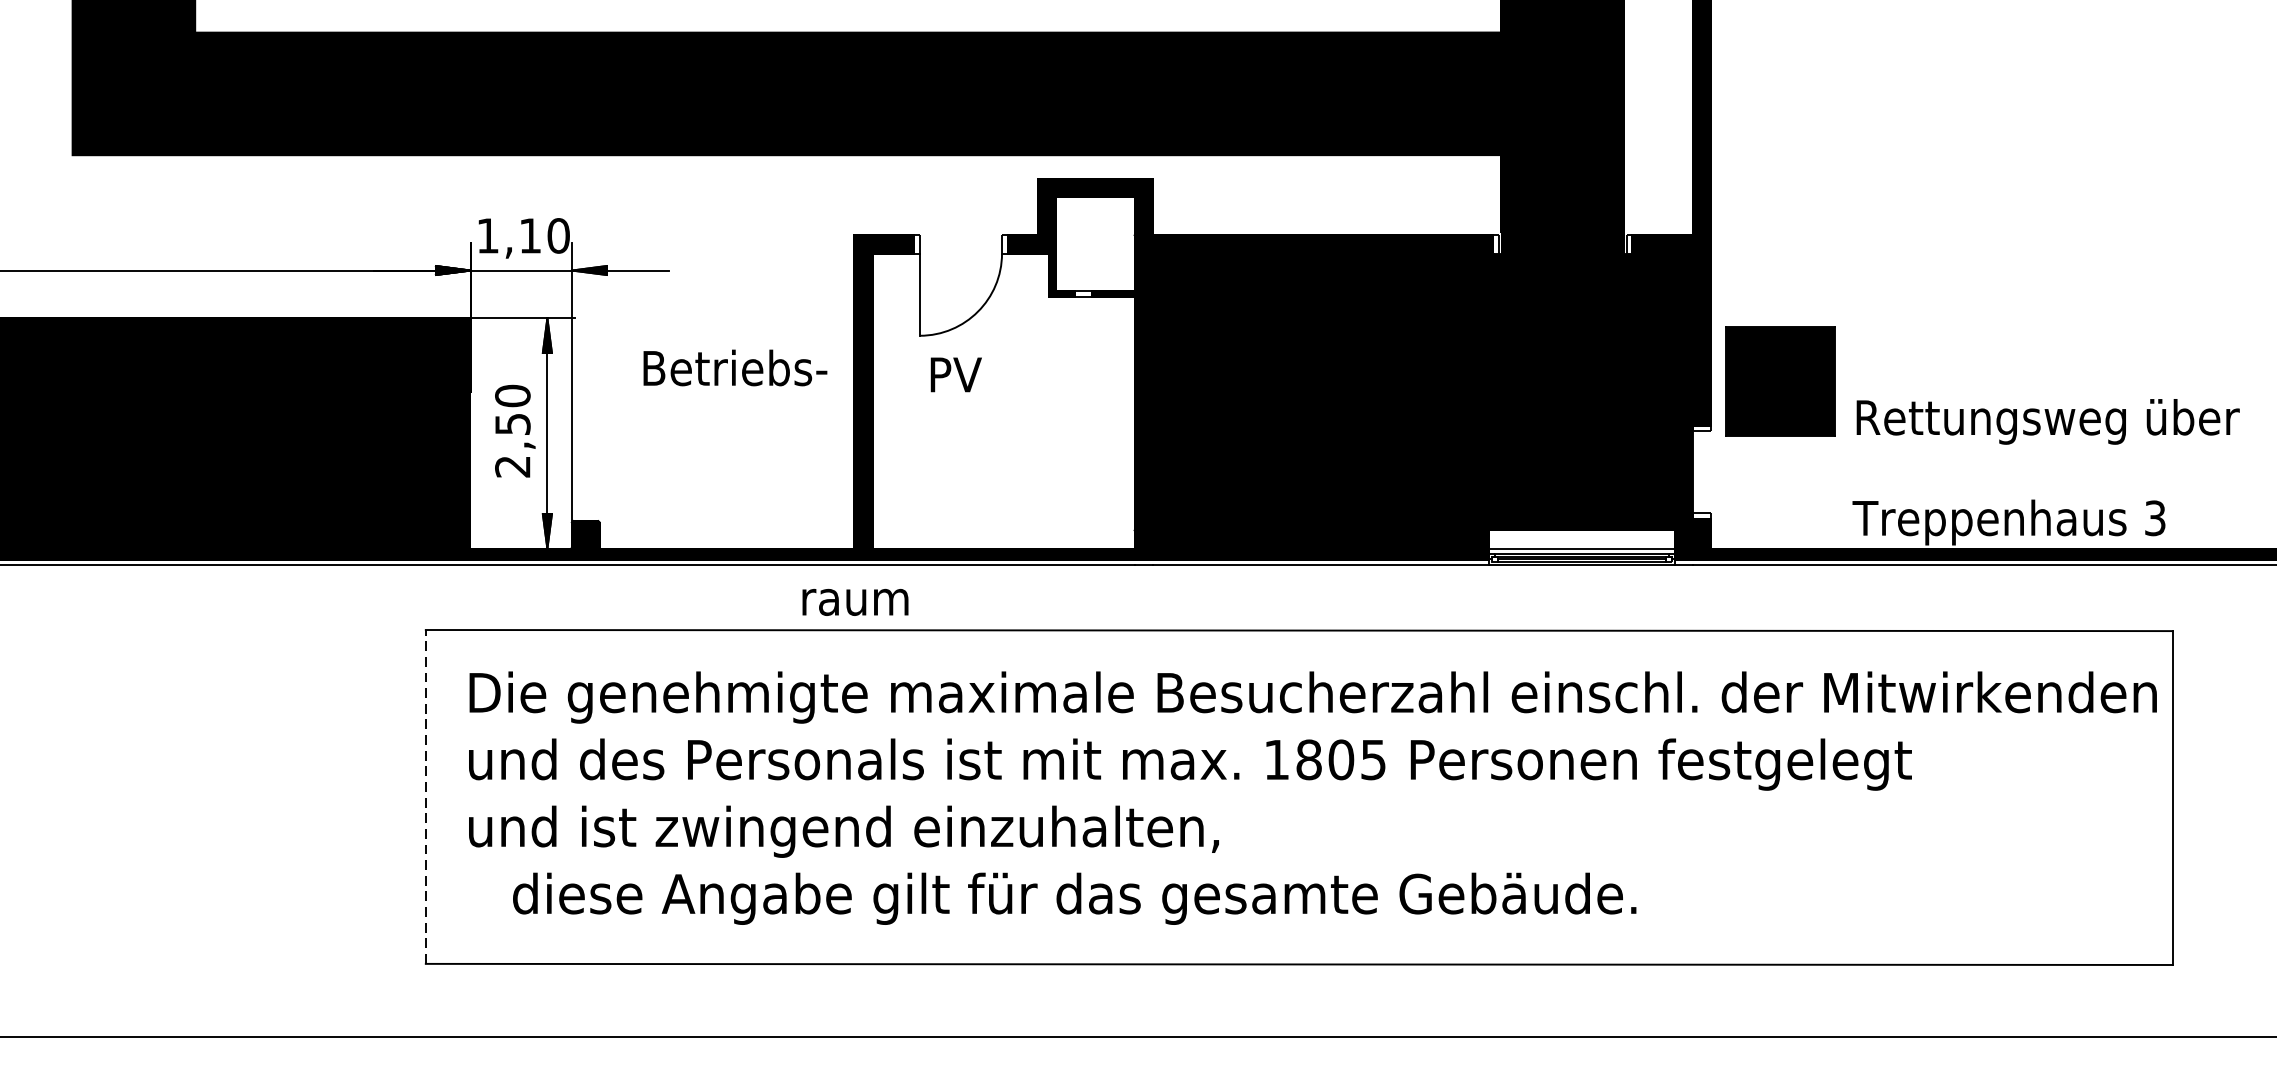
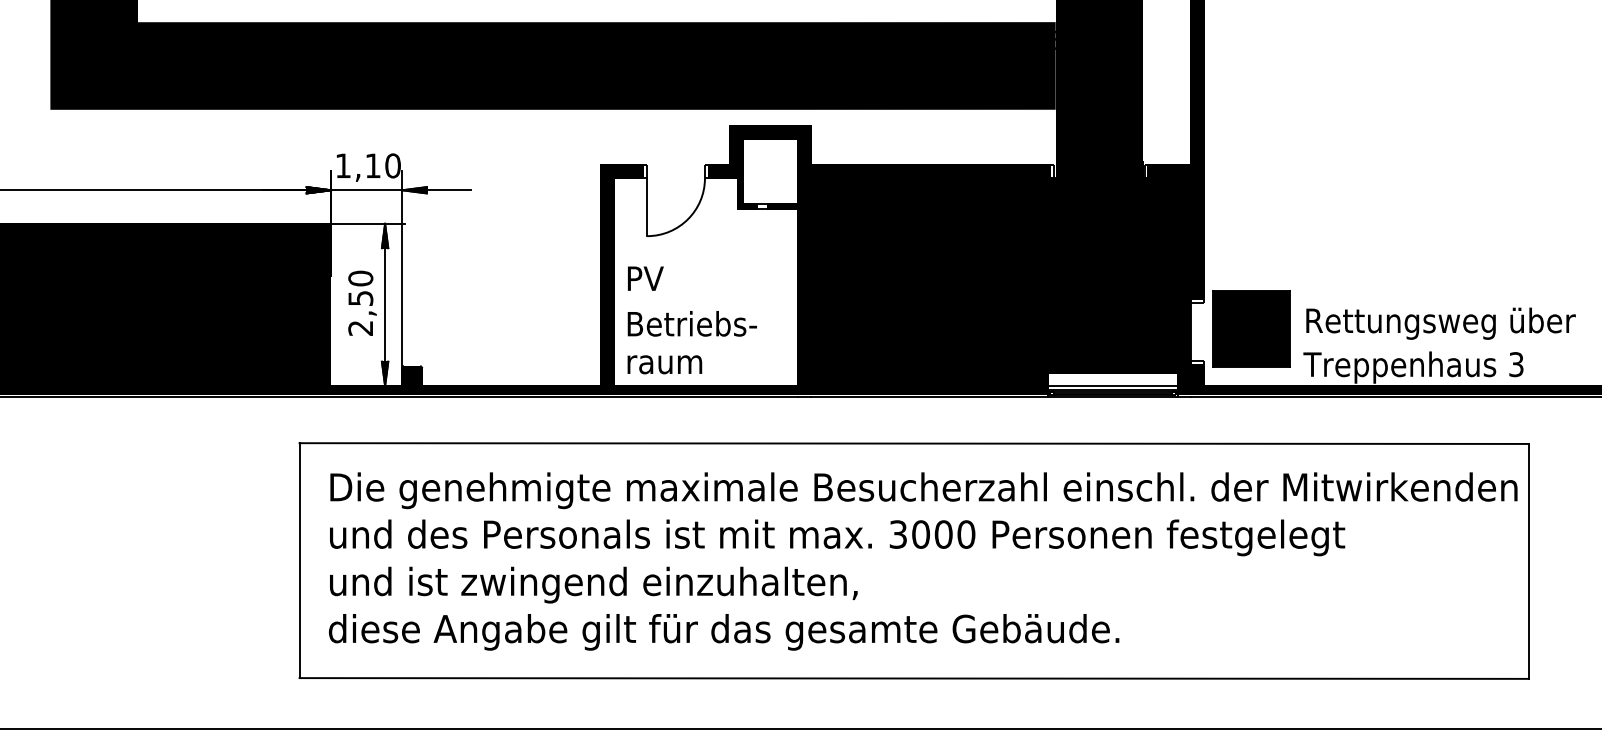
text: (734, 367) -> (691, 323), moved
text: (955, 374) -> (645, 278), moved
part: (1780, 380) -> (1251, 328), moved
text: (2047, 421) -> (1440, 323), moved
text: (854, 602) -> (664, 364), moved
text: (1325, 759) -> (932, 534), 1805 -> 3000
line: (425, 796) -> (299, 560), dashed -> solid
text: (1075, 899) -> (724, 632), moved

